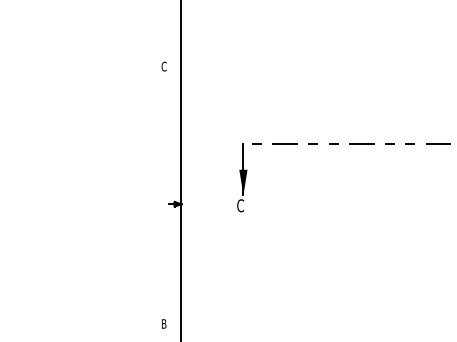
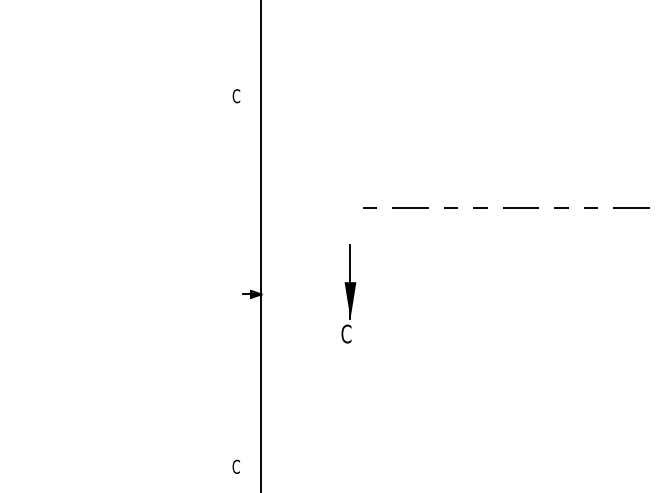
part: (242, 177) -> (349, 293), moved
text: (163, 323) -> (235, 466), B -> C

